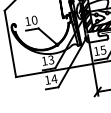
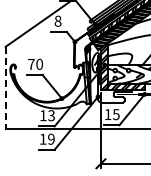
text: (28, 21) -> (31, 64), 10 -> 70
line: (10, 44) -> (5, 88), solid -> dashed
text: (53, 78) -> (50, 138), 14 -> 19

